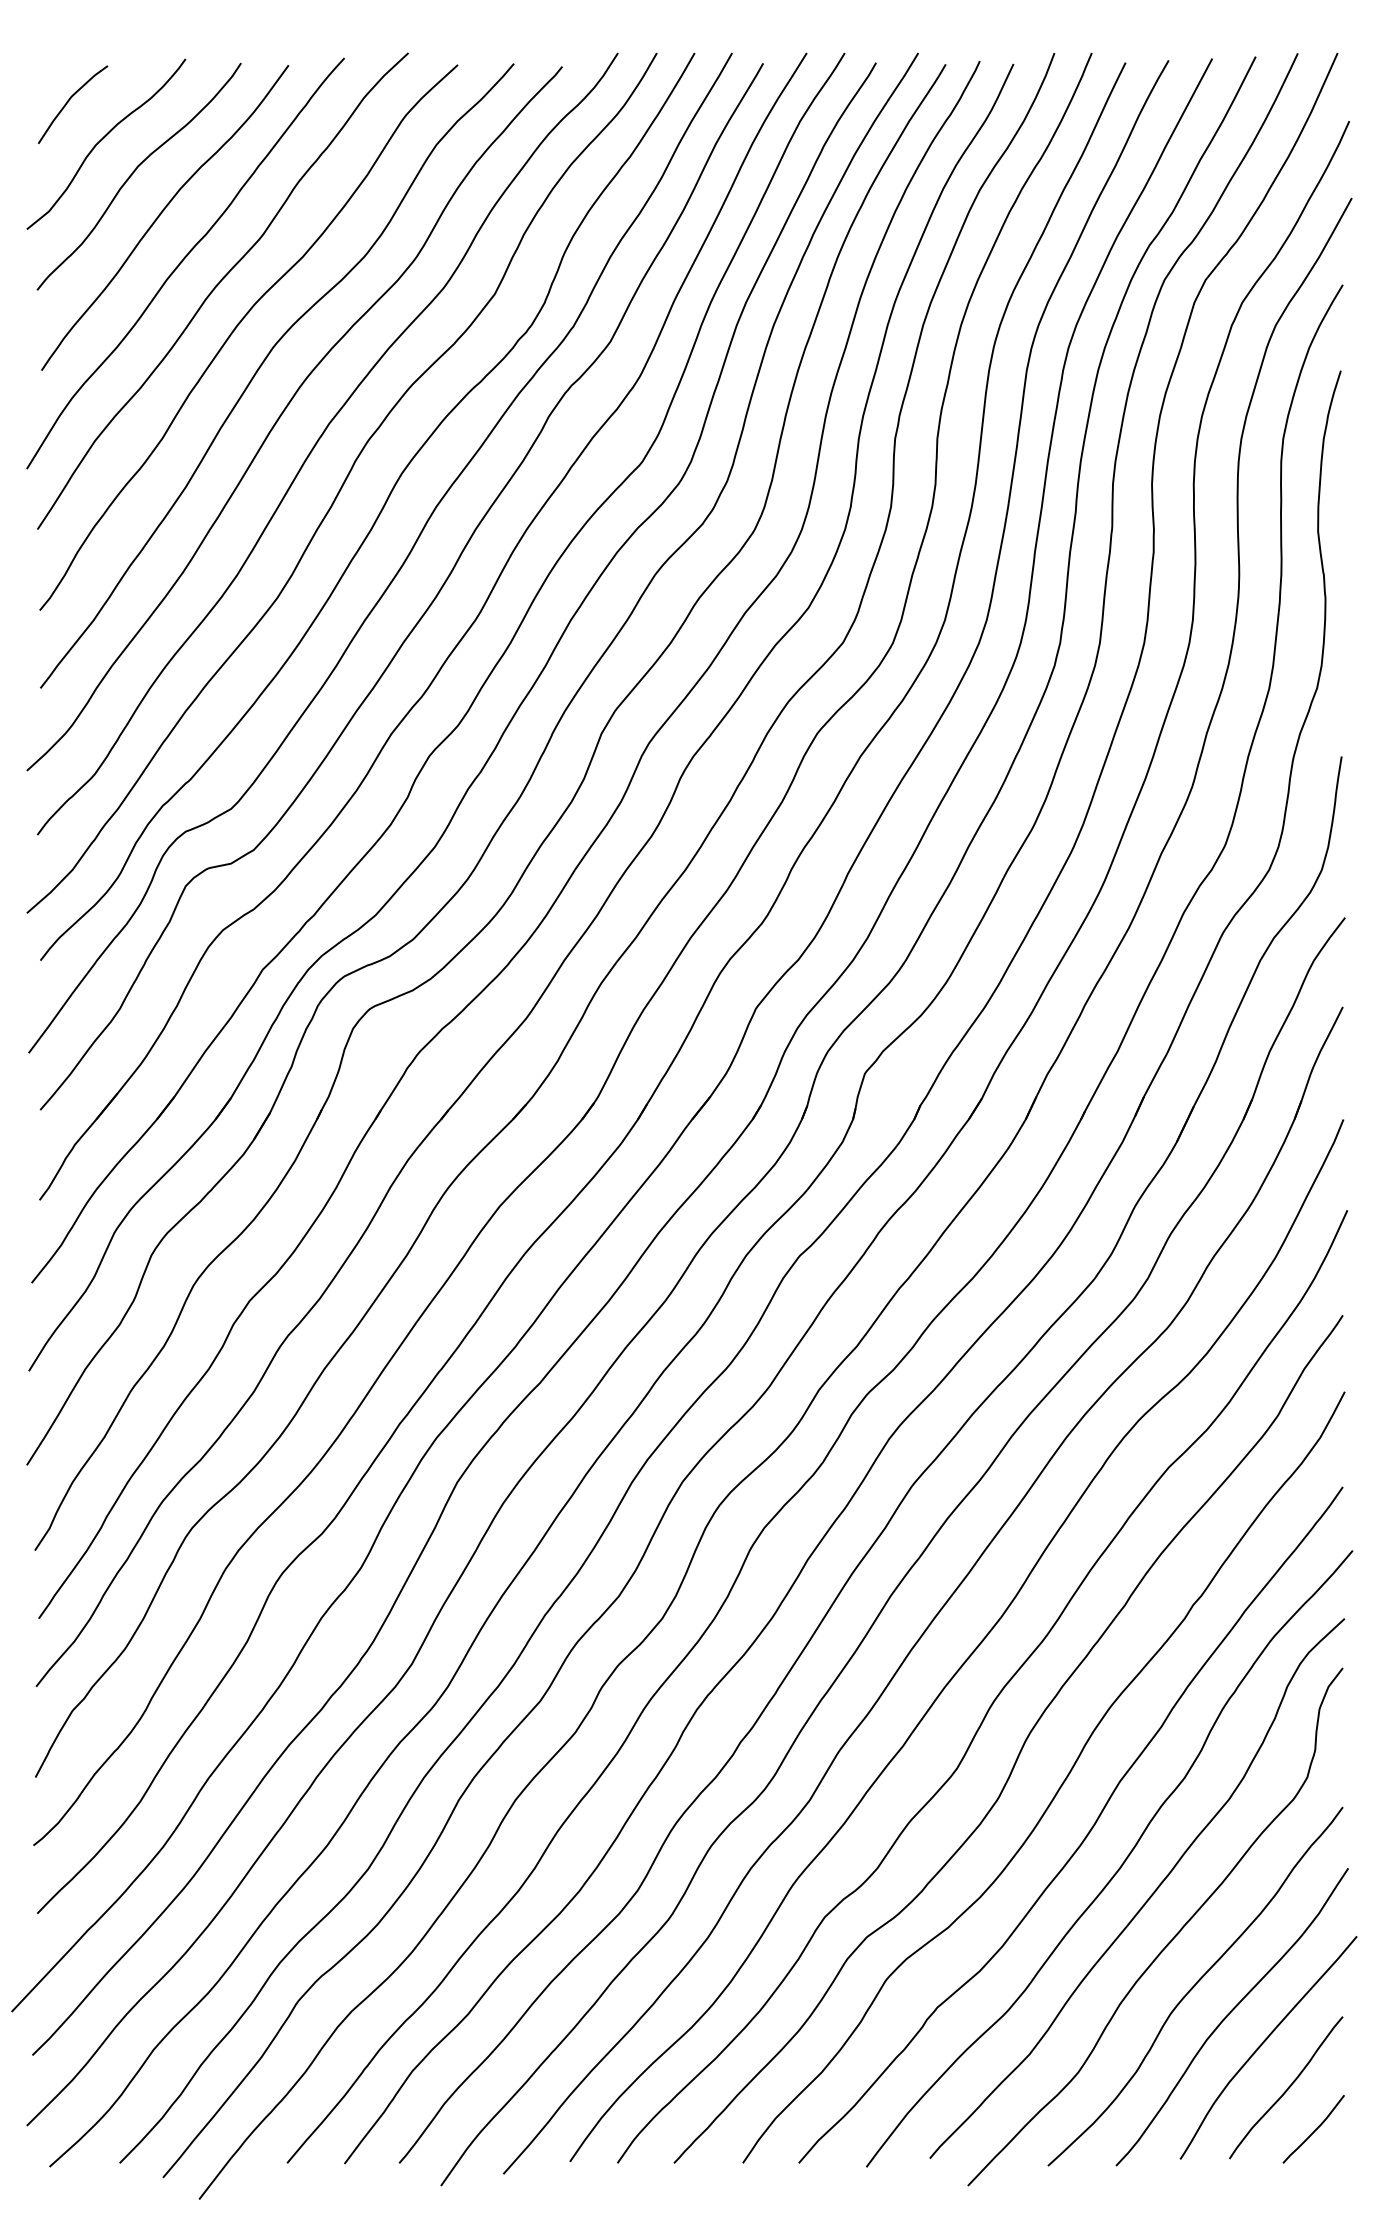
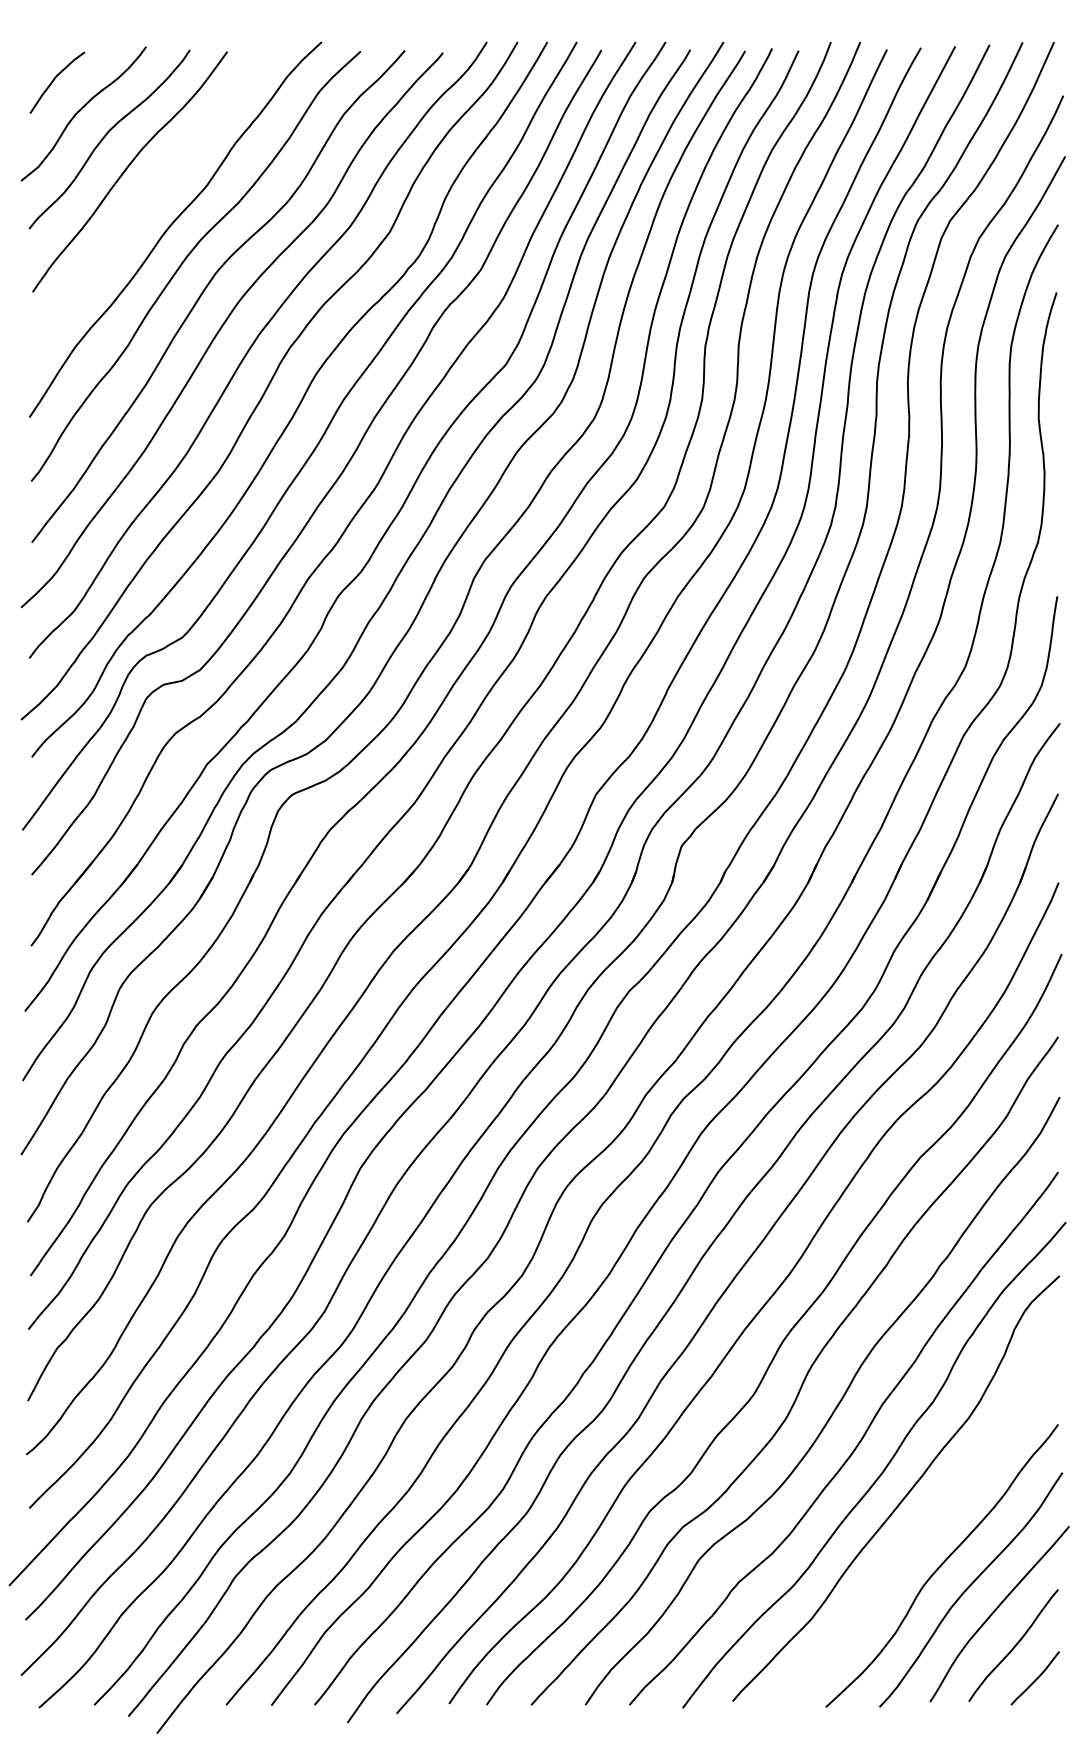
curve: (183, 261) -> (144, 206), removed
curve: (1170, 1940) -> (922, 1529), removed

